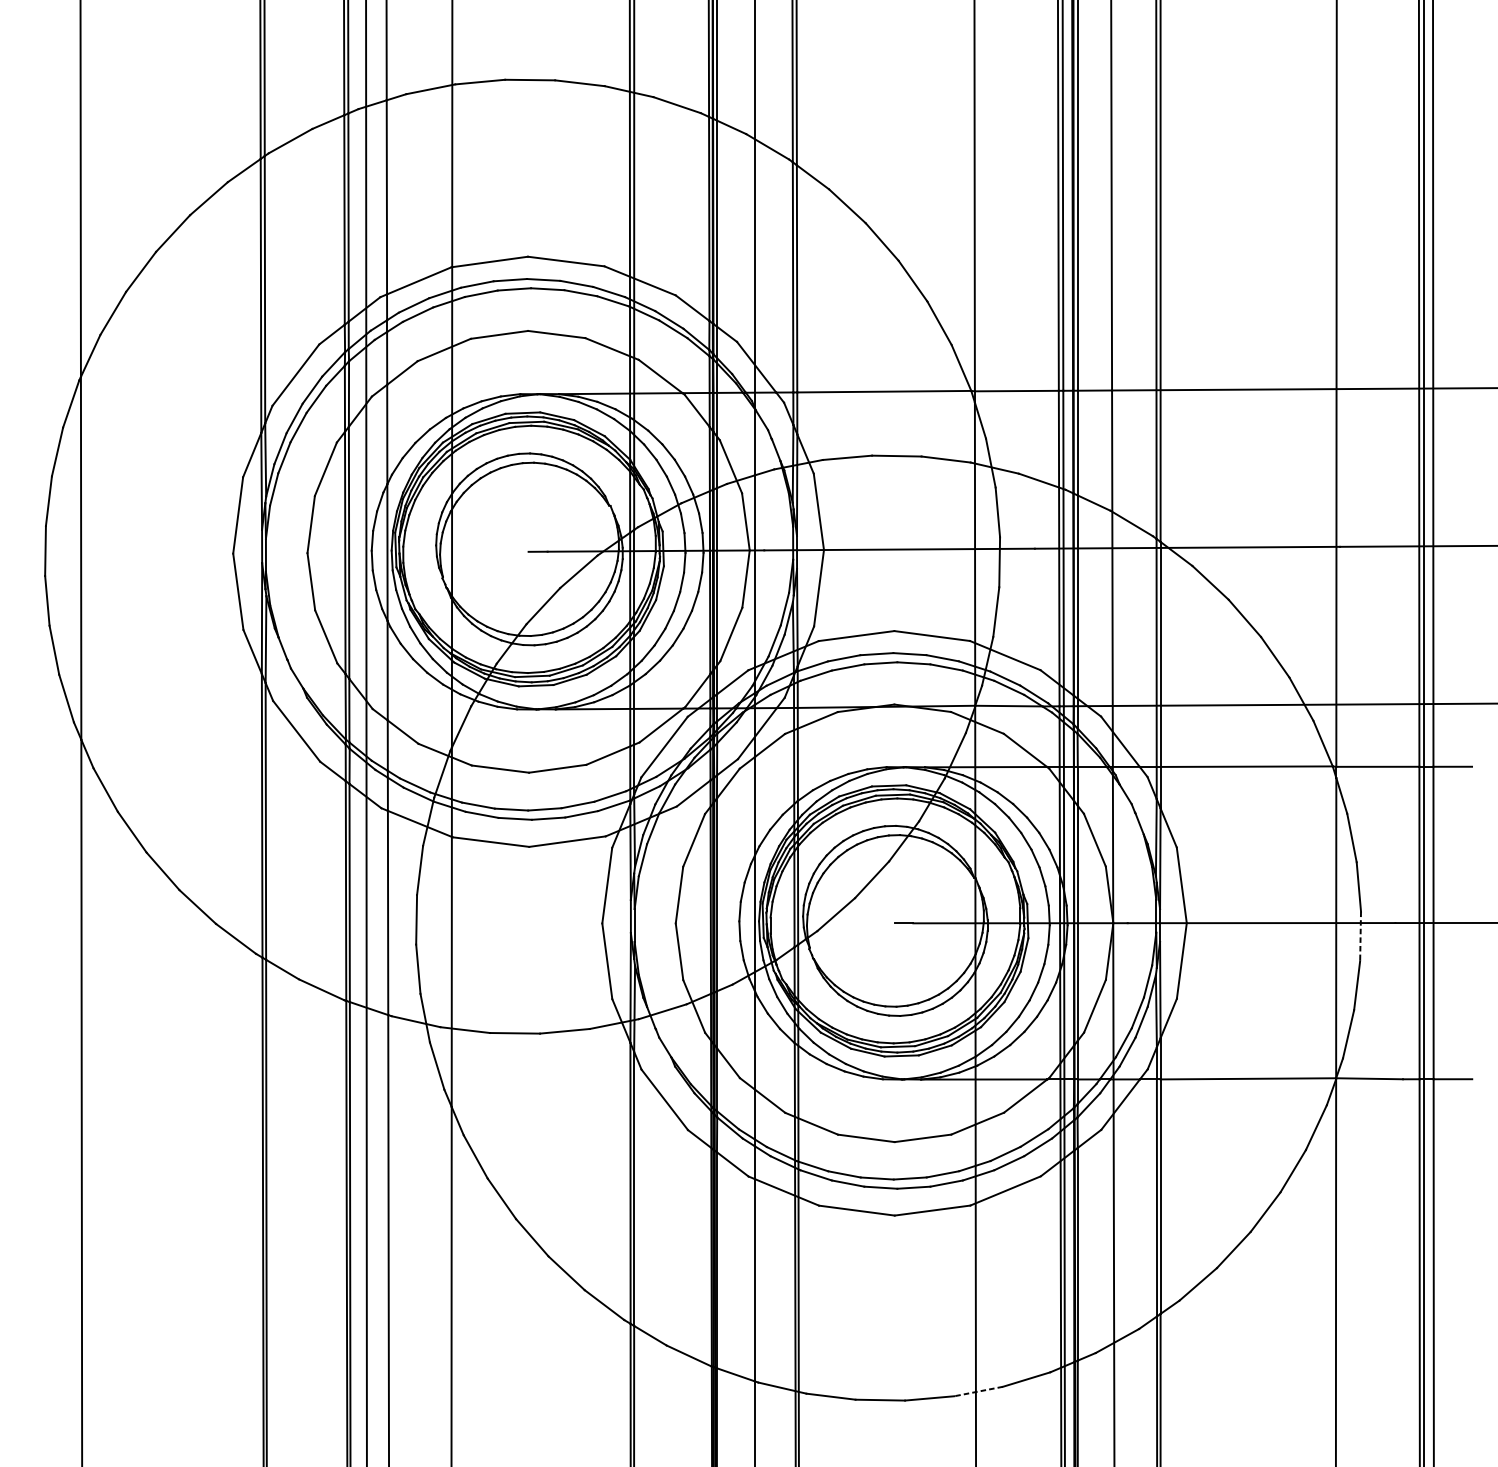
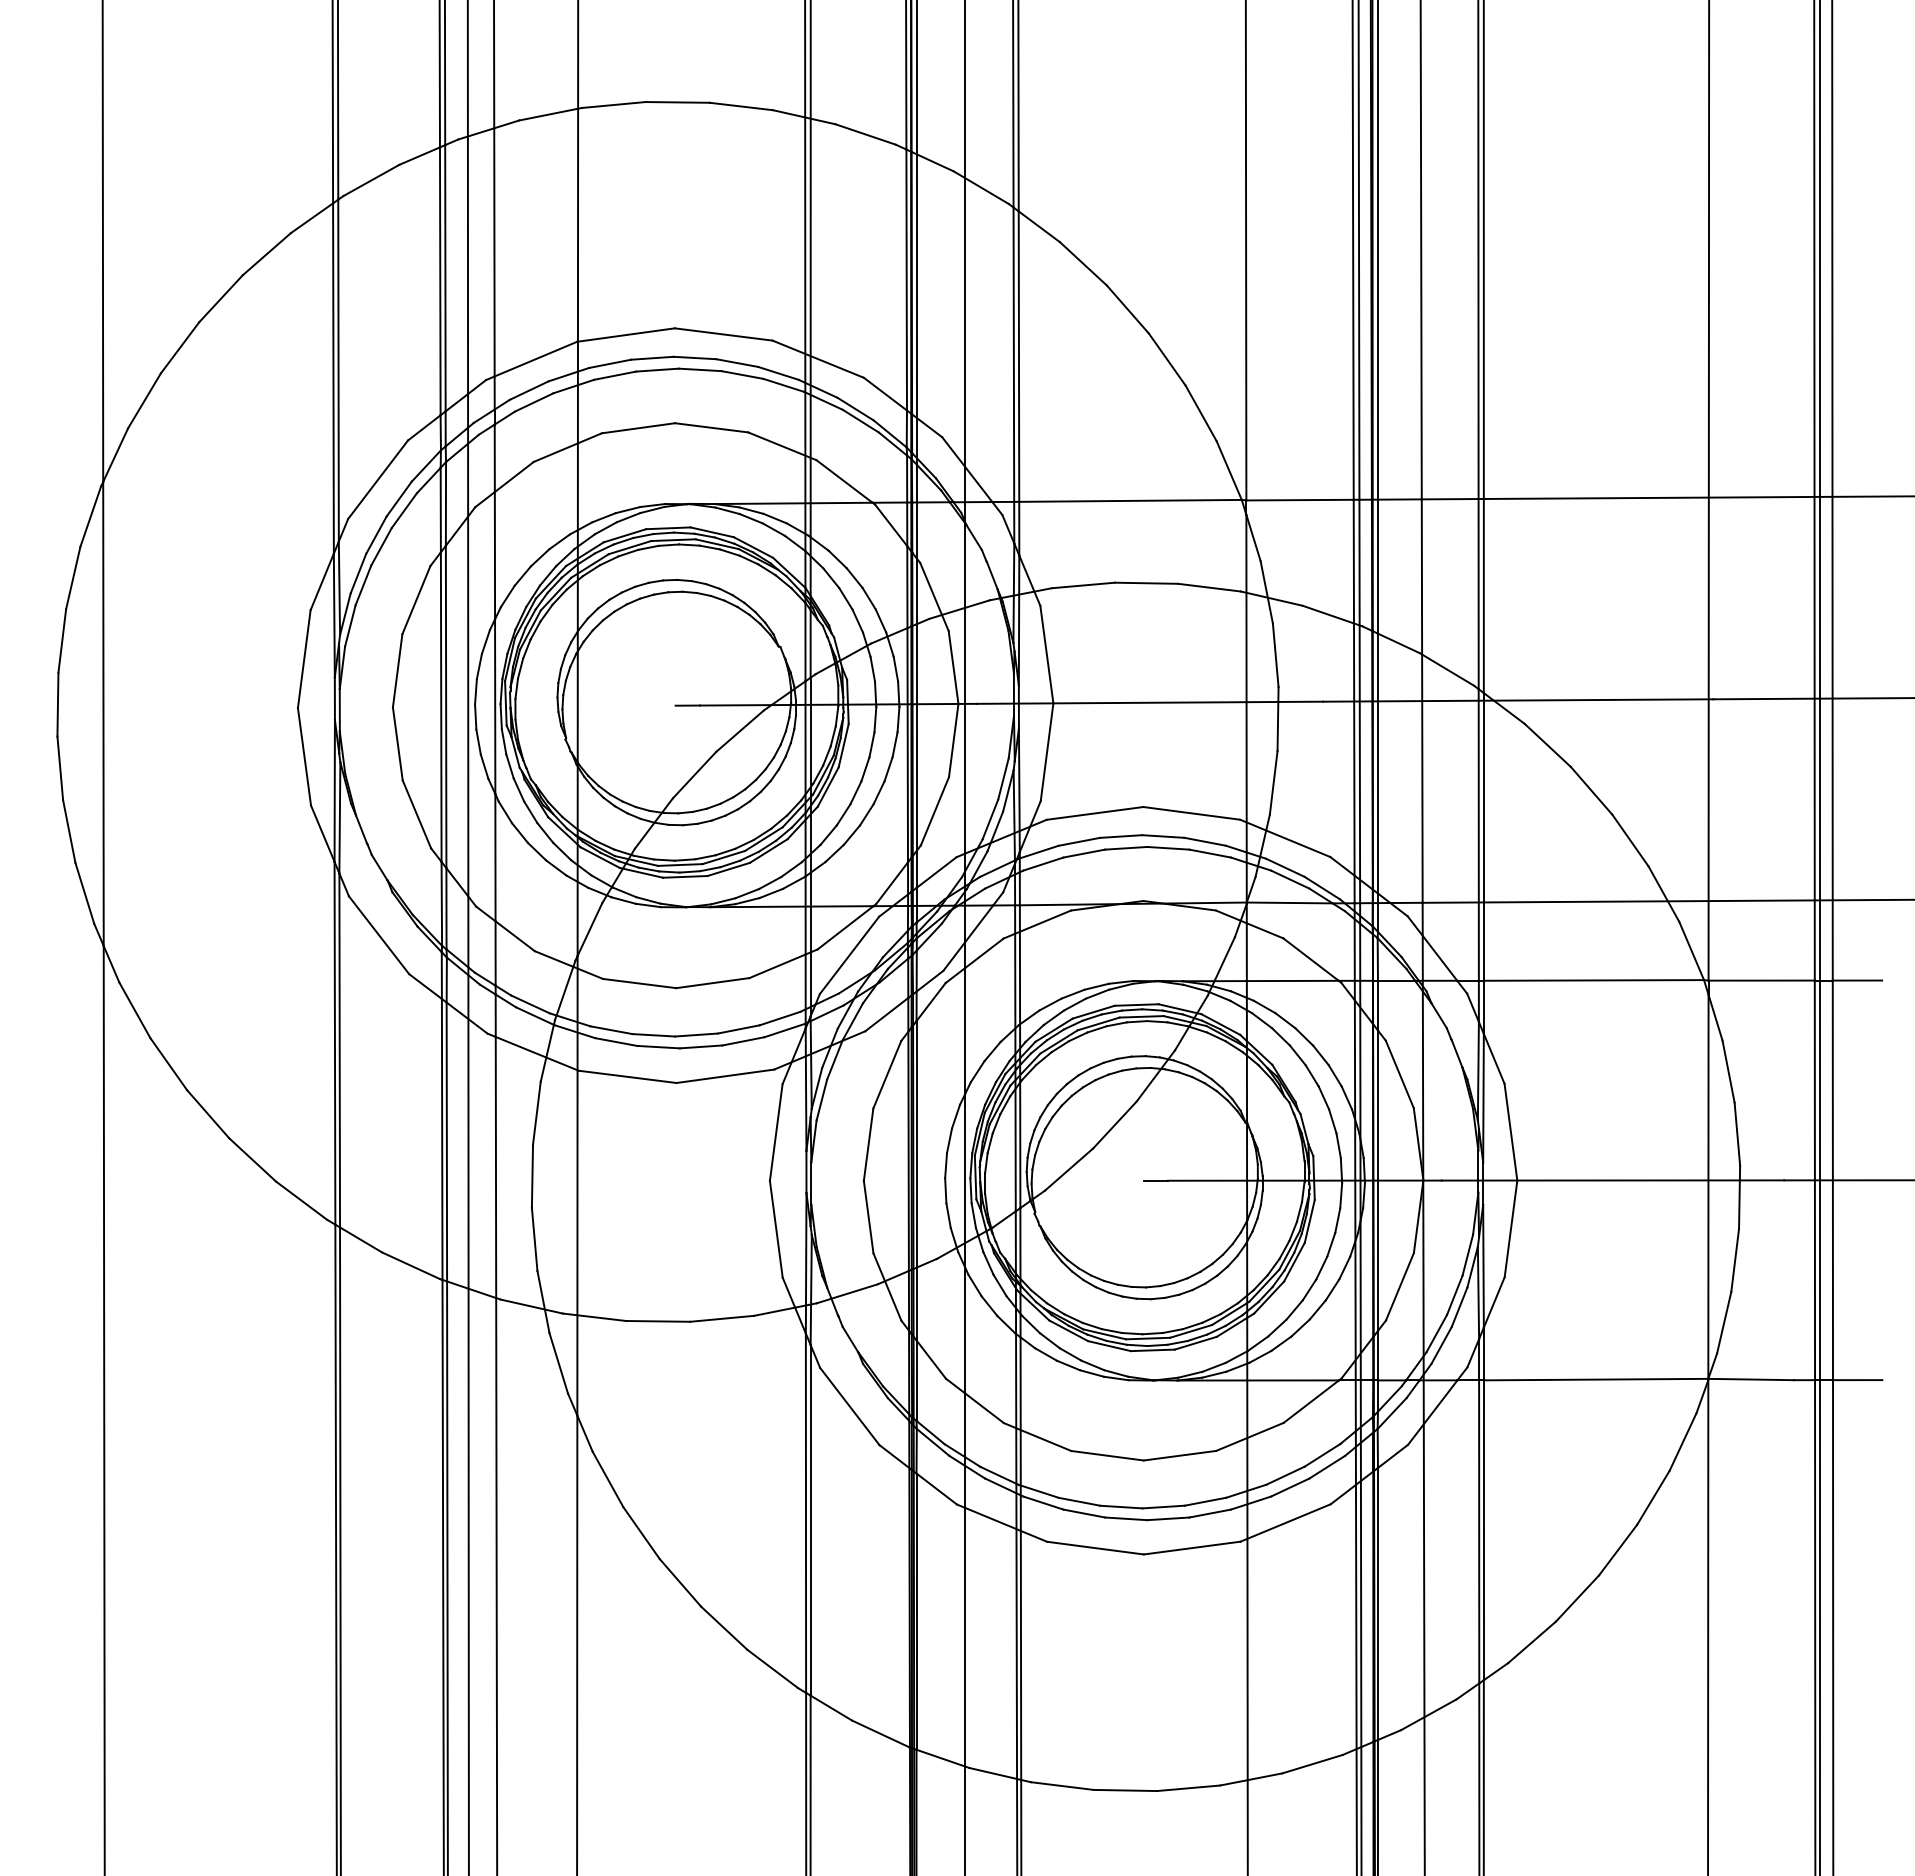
line: (1360, 936) -> (1739, 1197), dashed -> solid
line: (978, 1391) -> (1251, 1779), dashed -> solid

